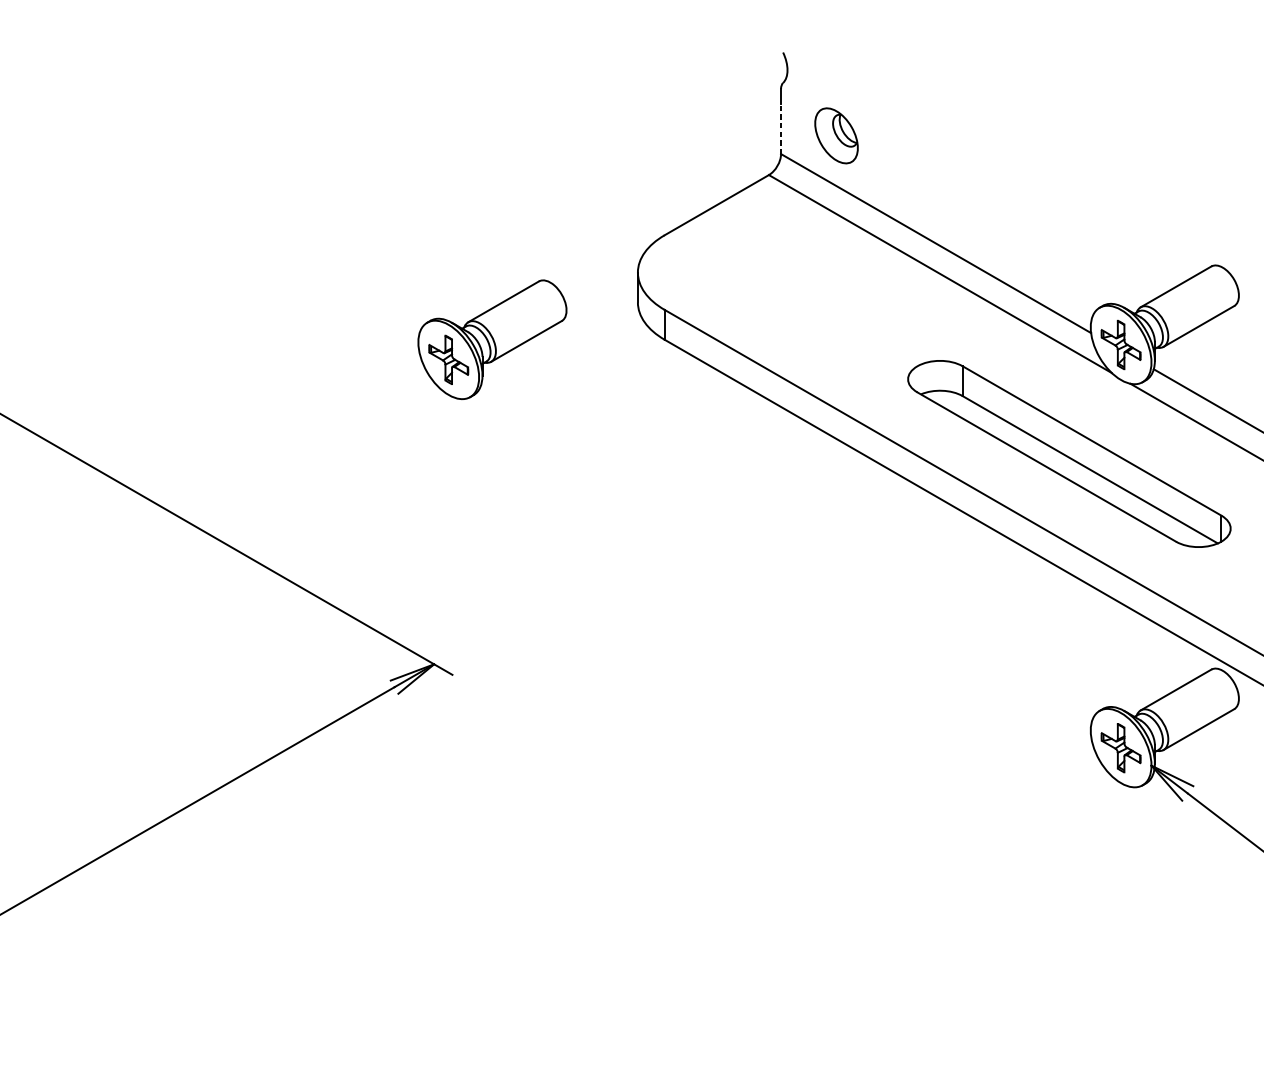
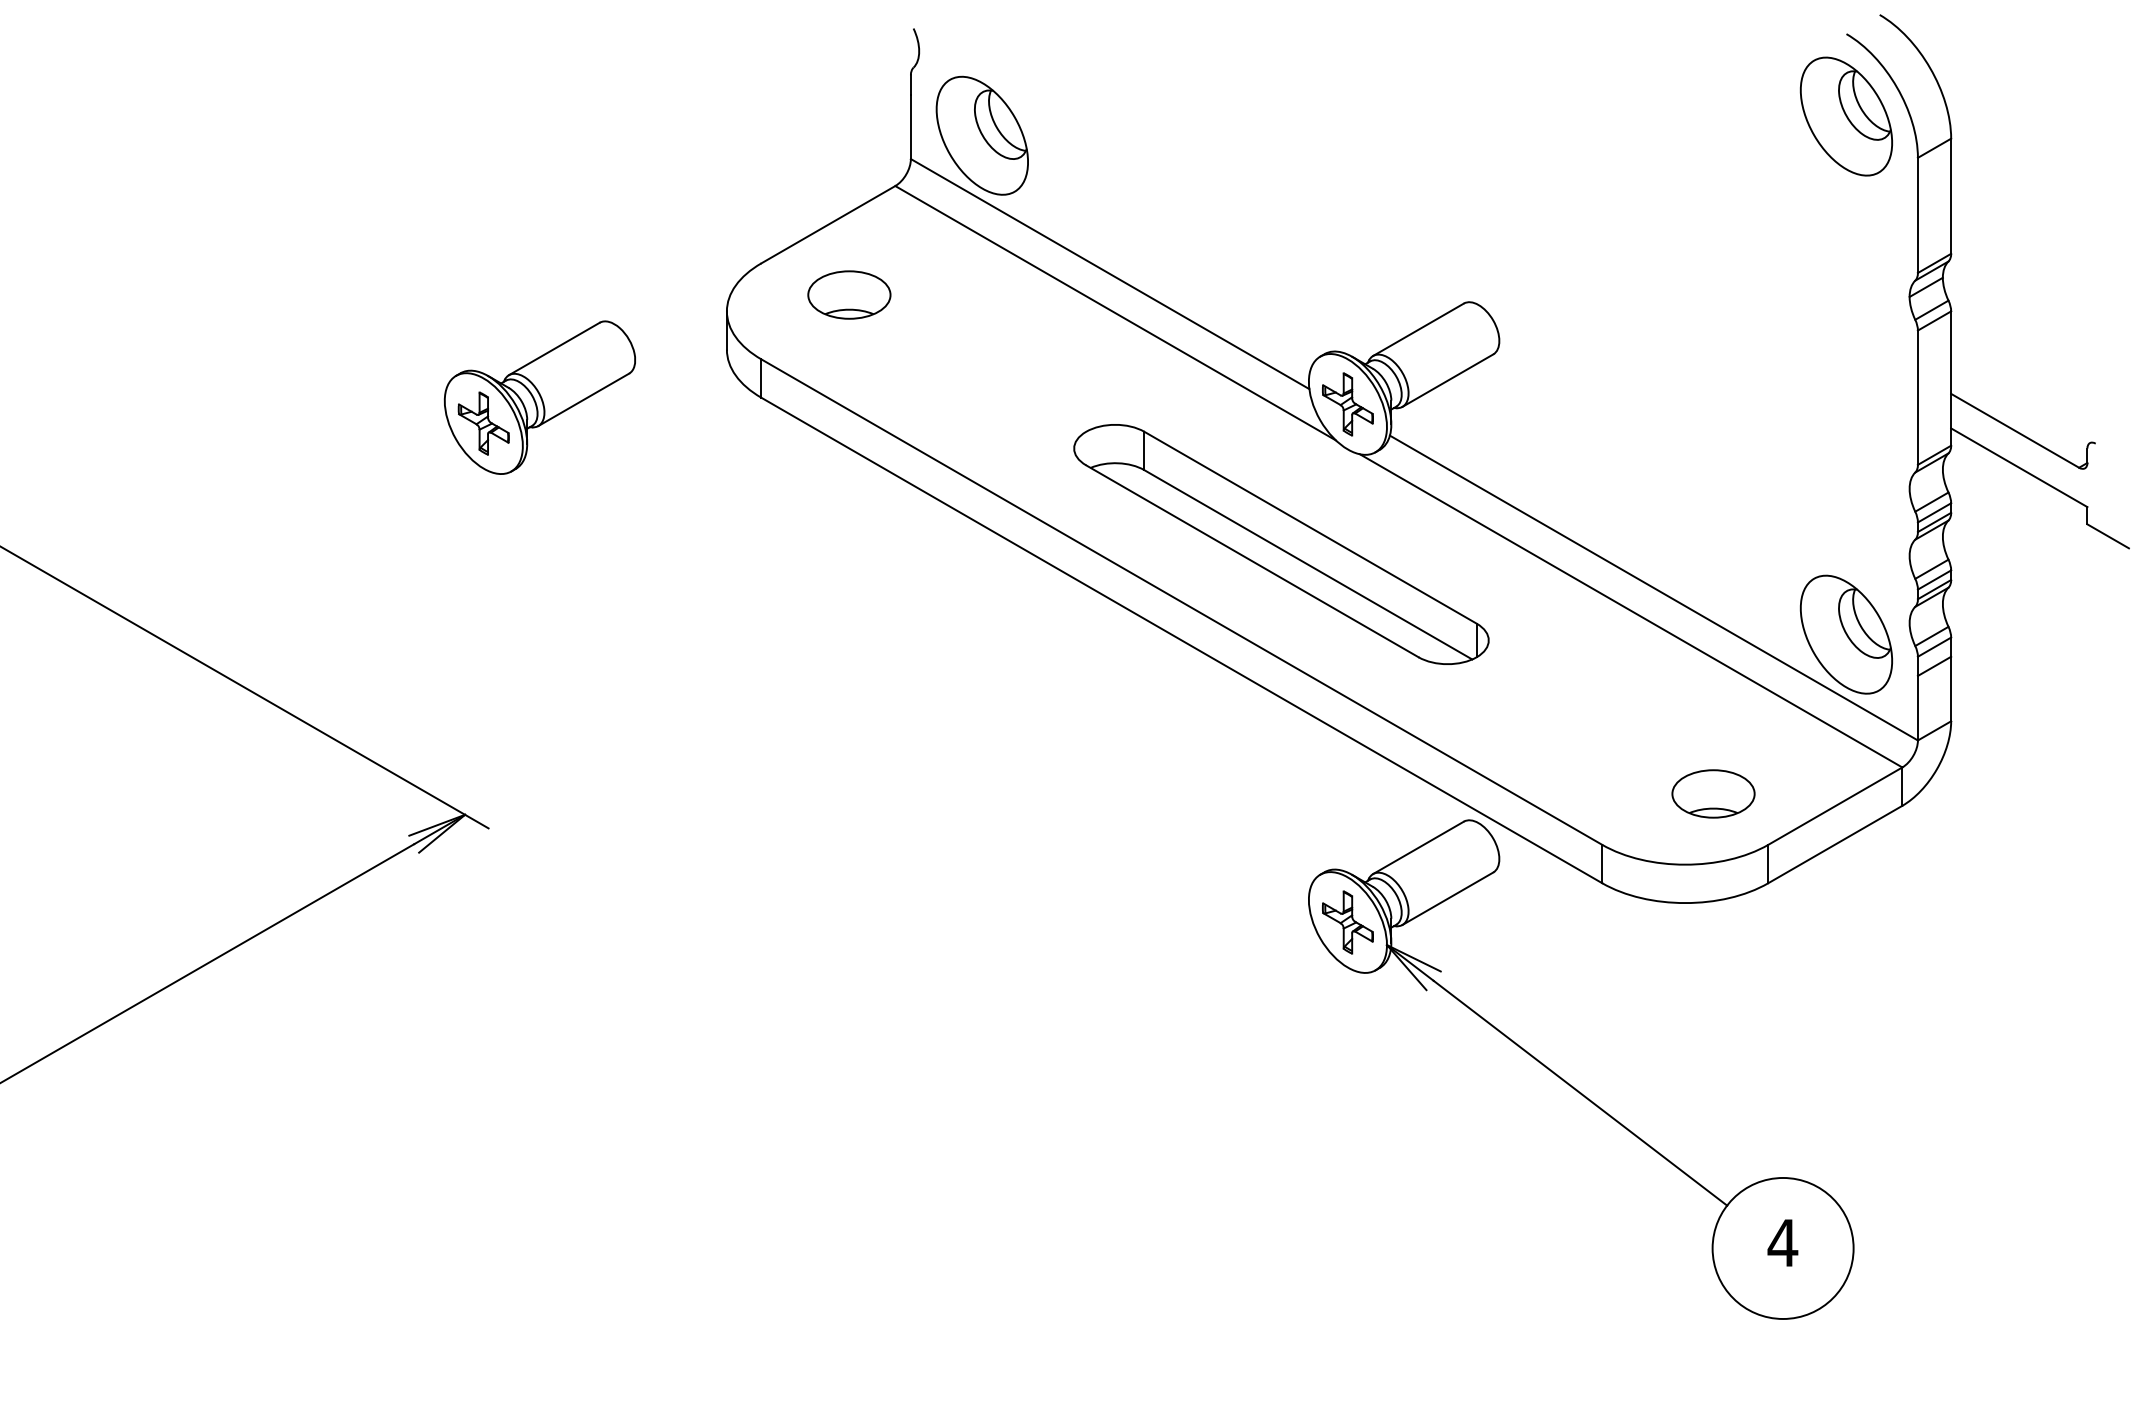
line: (780, 128) -> (910, 126), dashed -> solid
part: (835, 135) -> (981, 135), size x1.67
part: (733, 259) -> (849, 294), added

